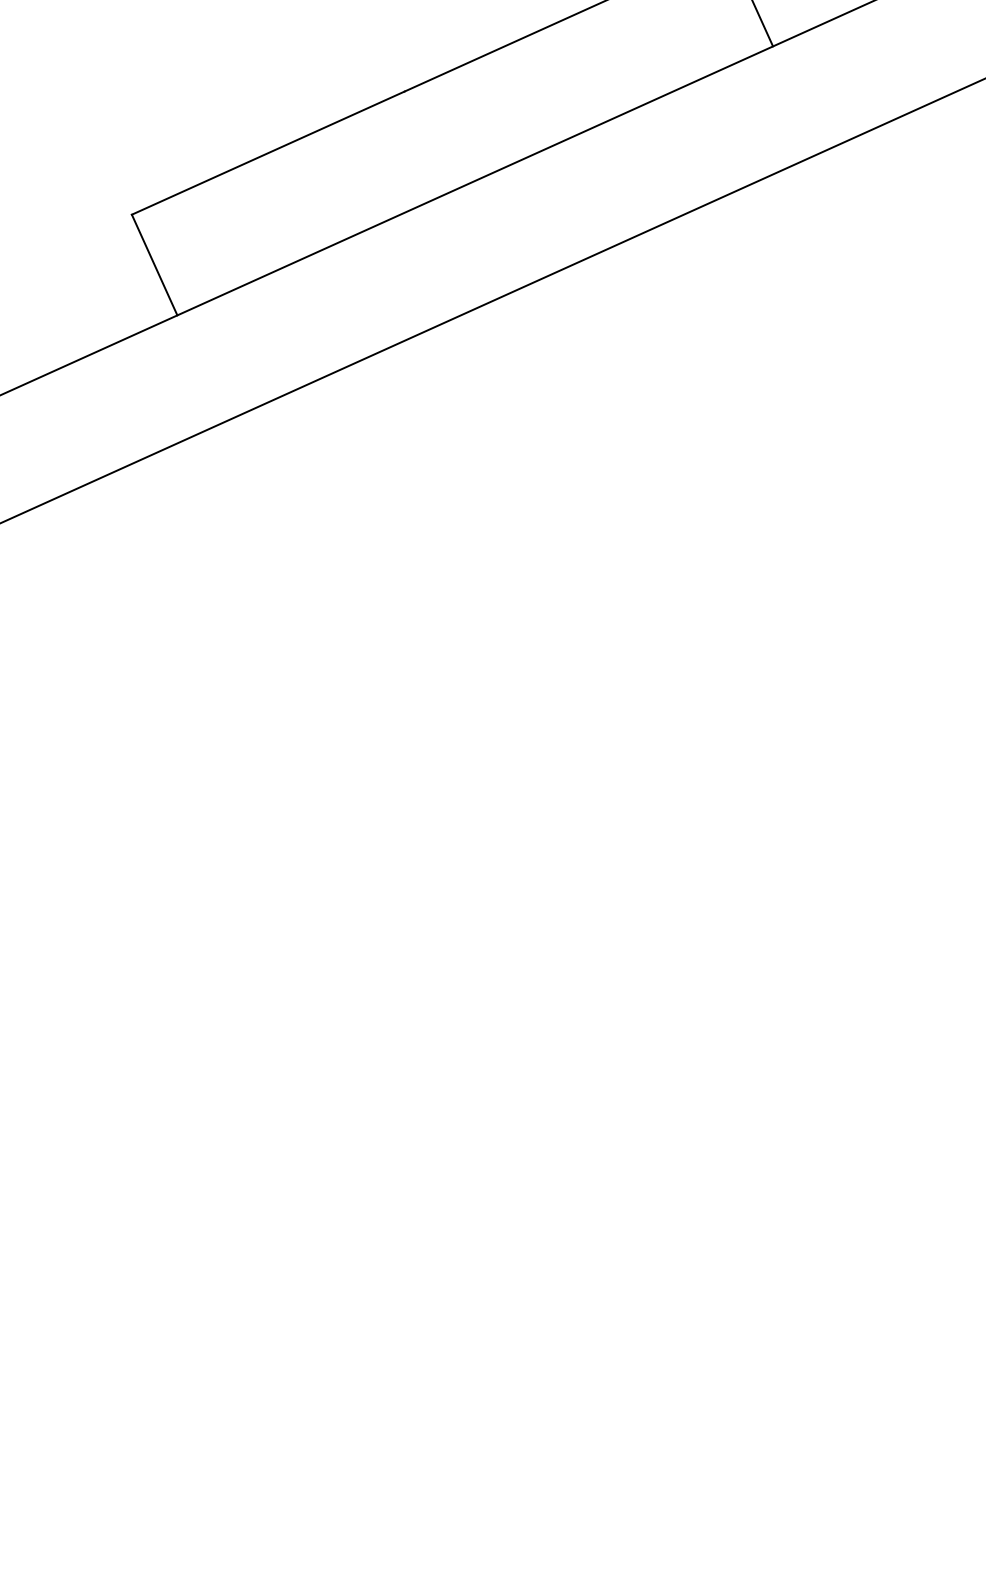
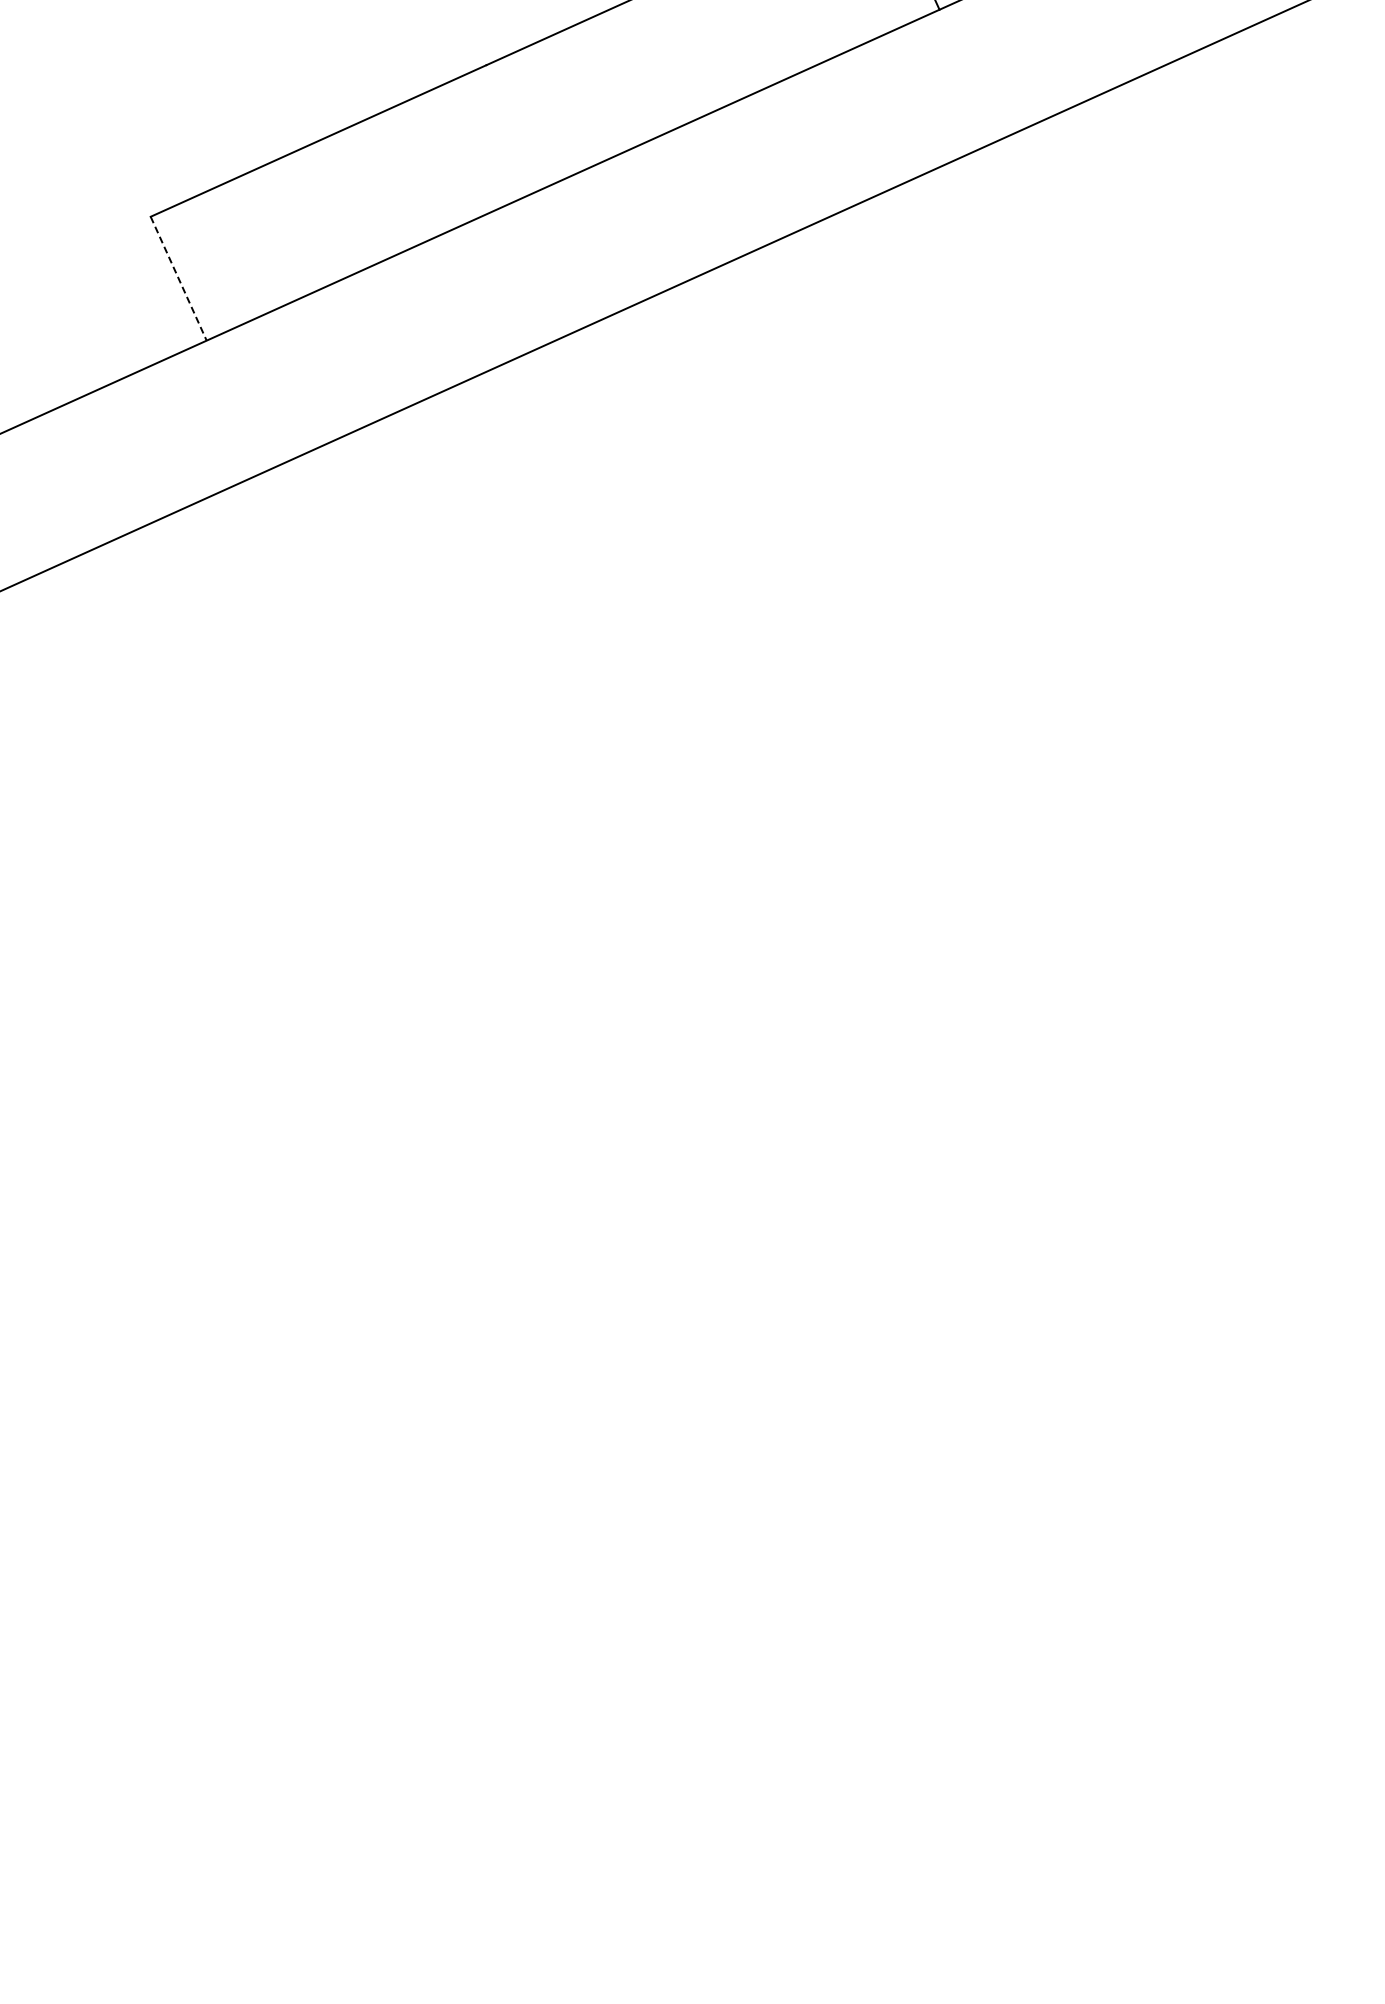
line: (154, 264) -> (178, 278), solid -> dashed

